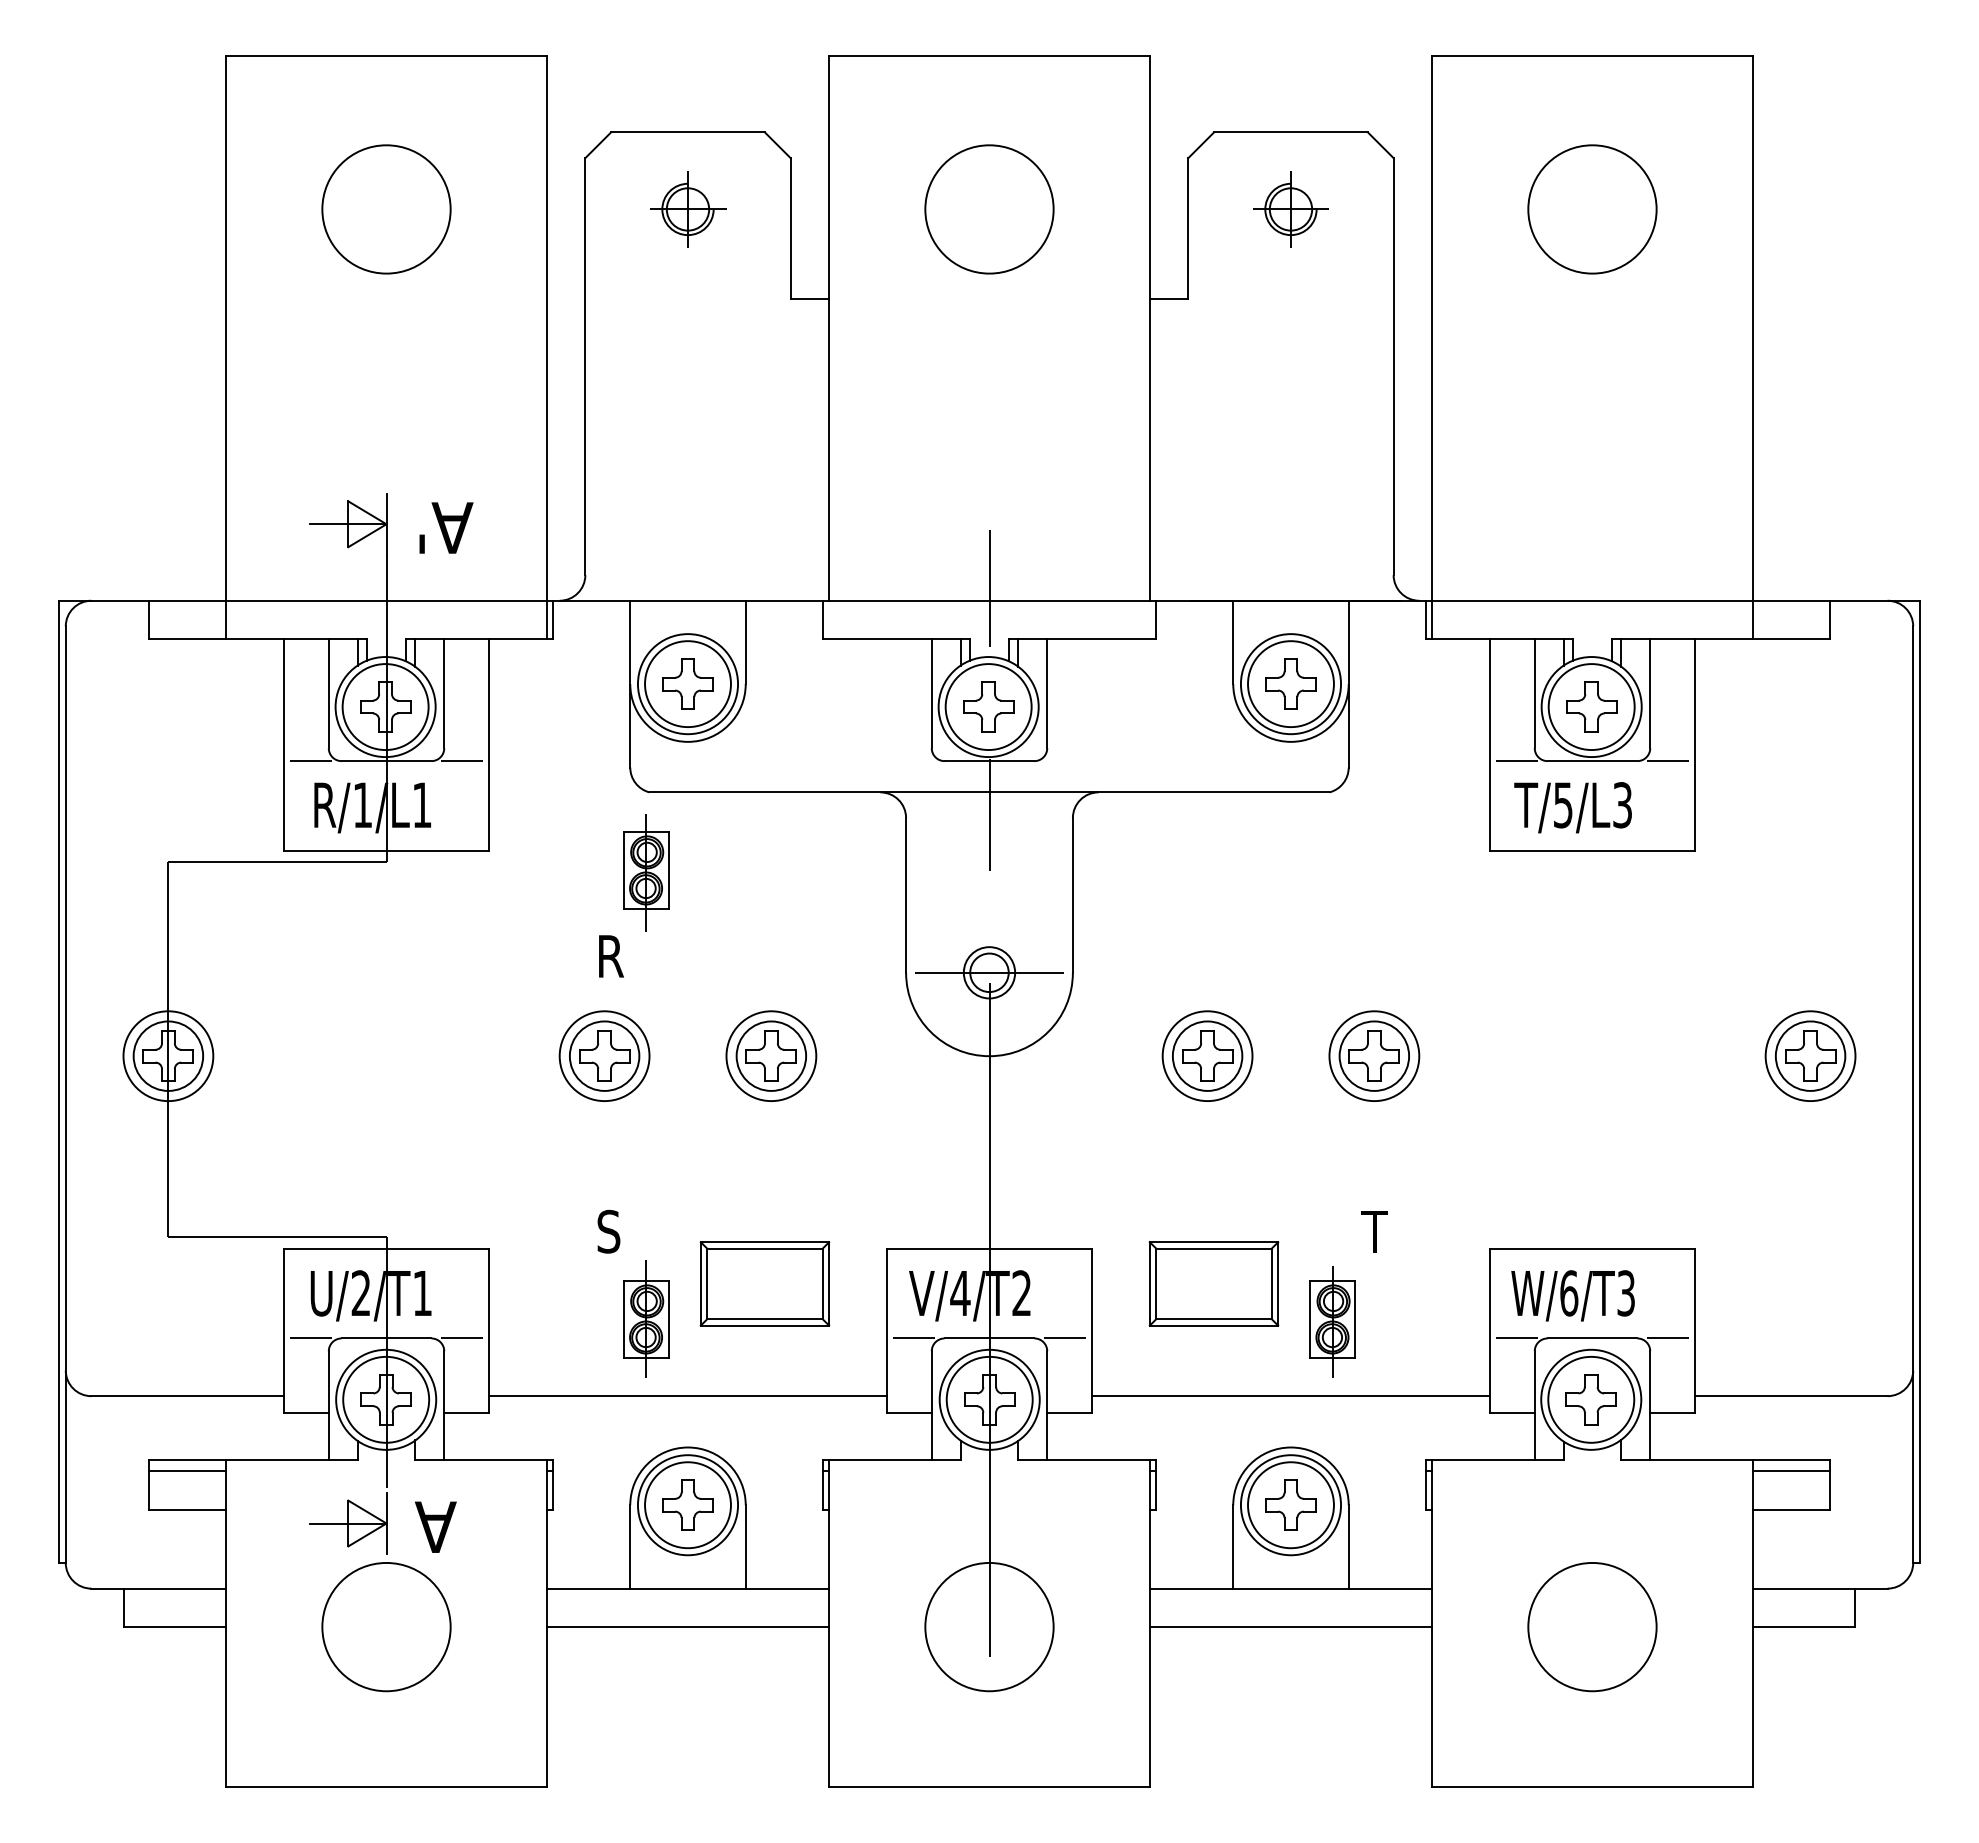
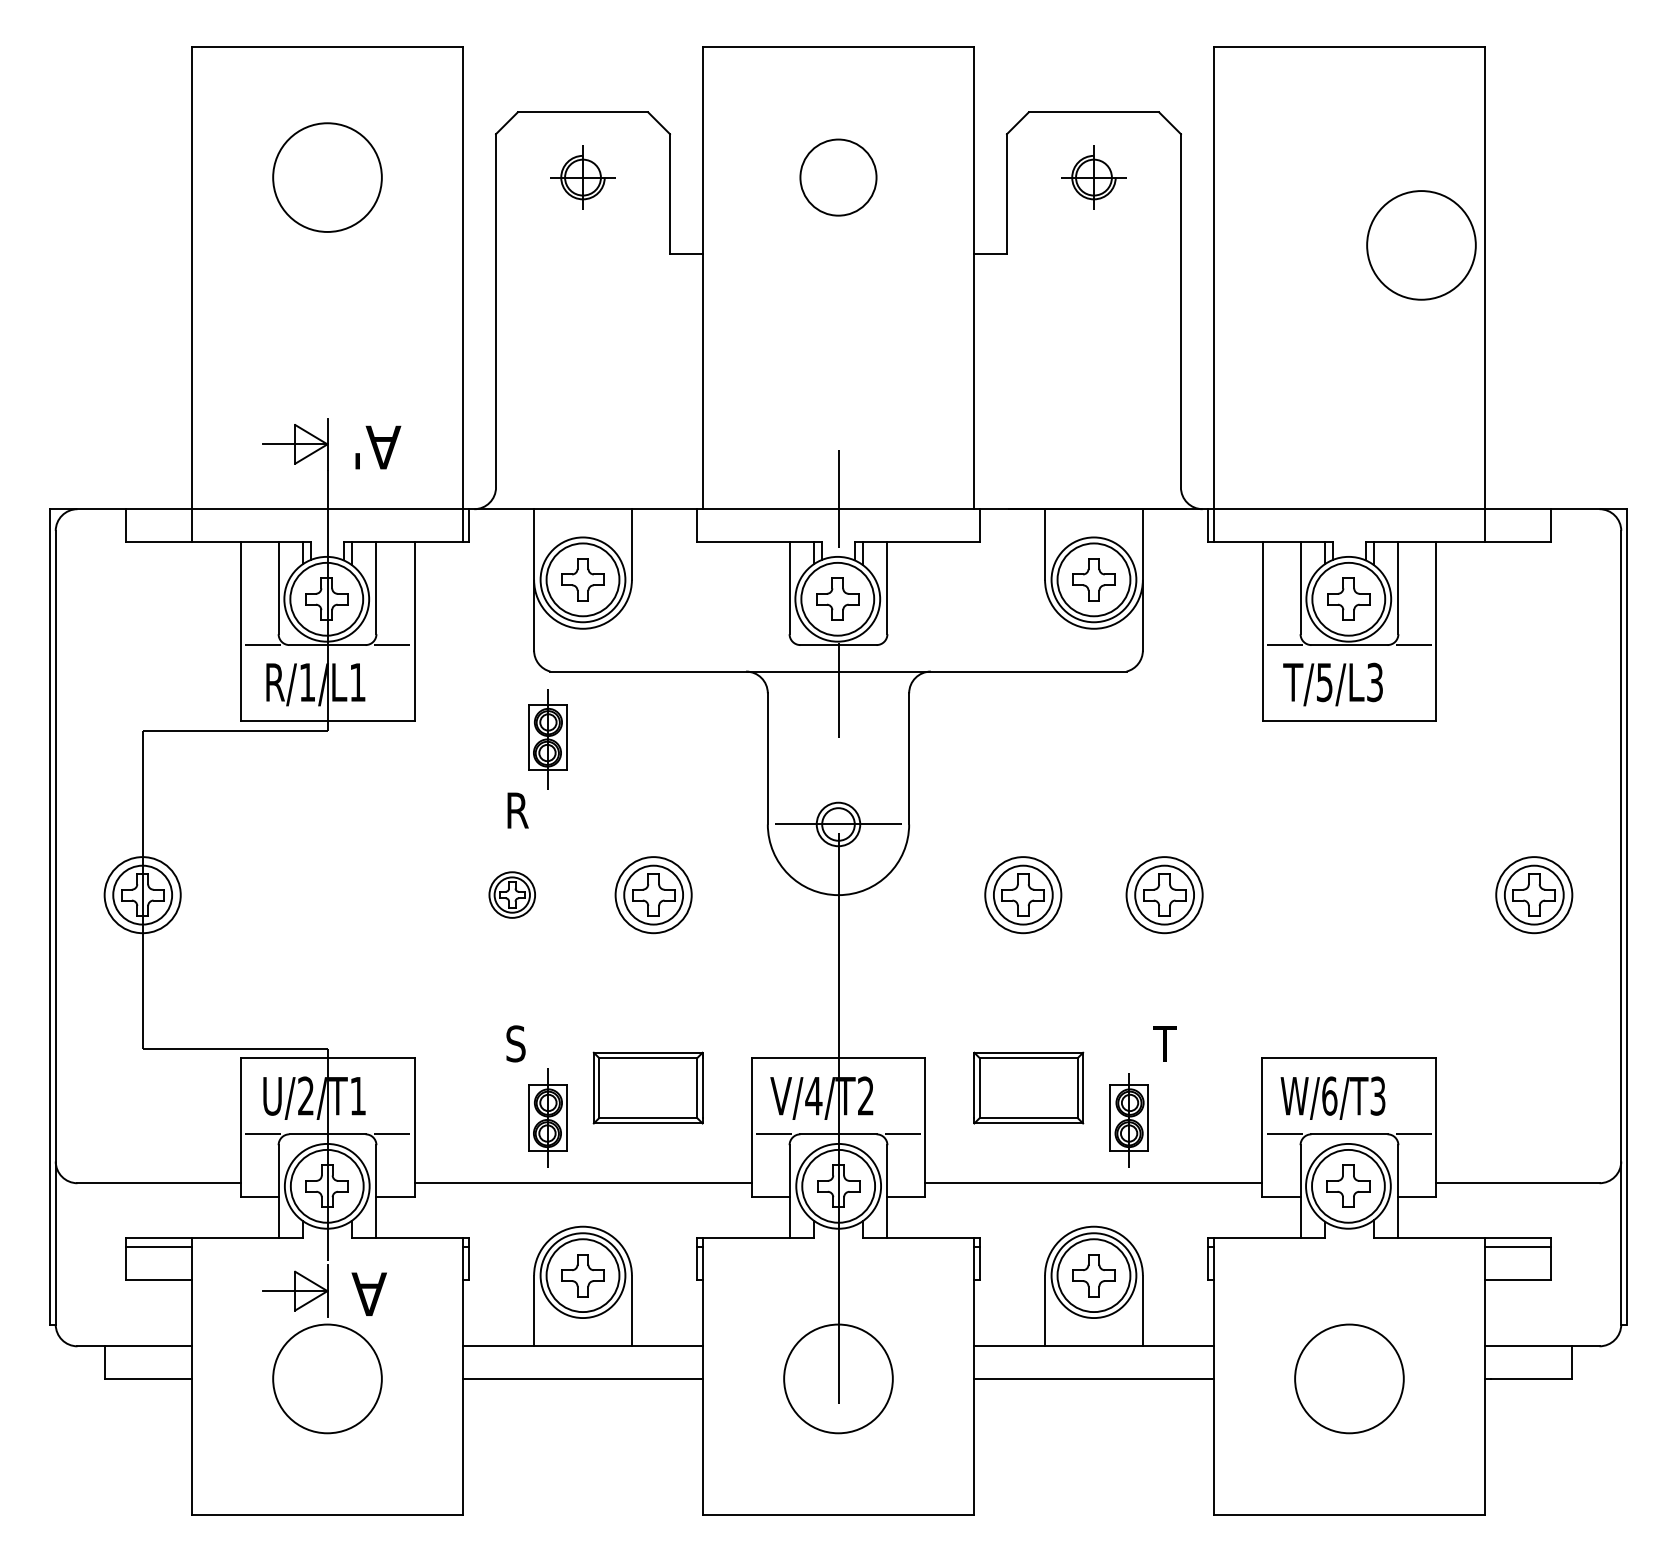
circle: (989, 209) -> (838, 177), size x0.7
circle: (1592, 209) -> (1421, 245), moved
part: (604, 1055) -> (512, 894), size x0.6

